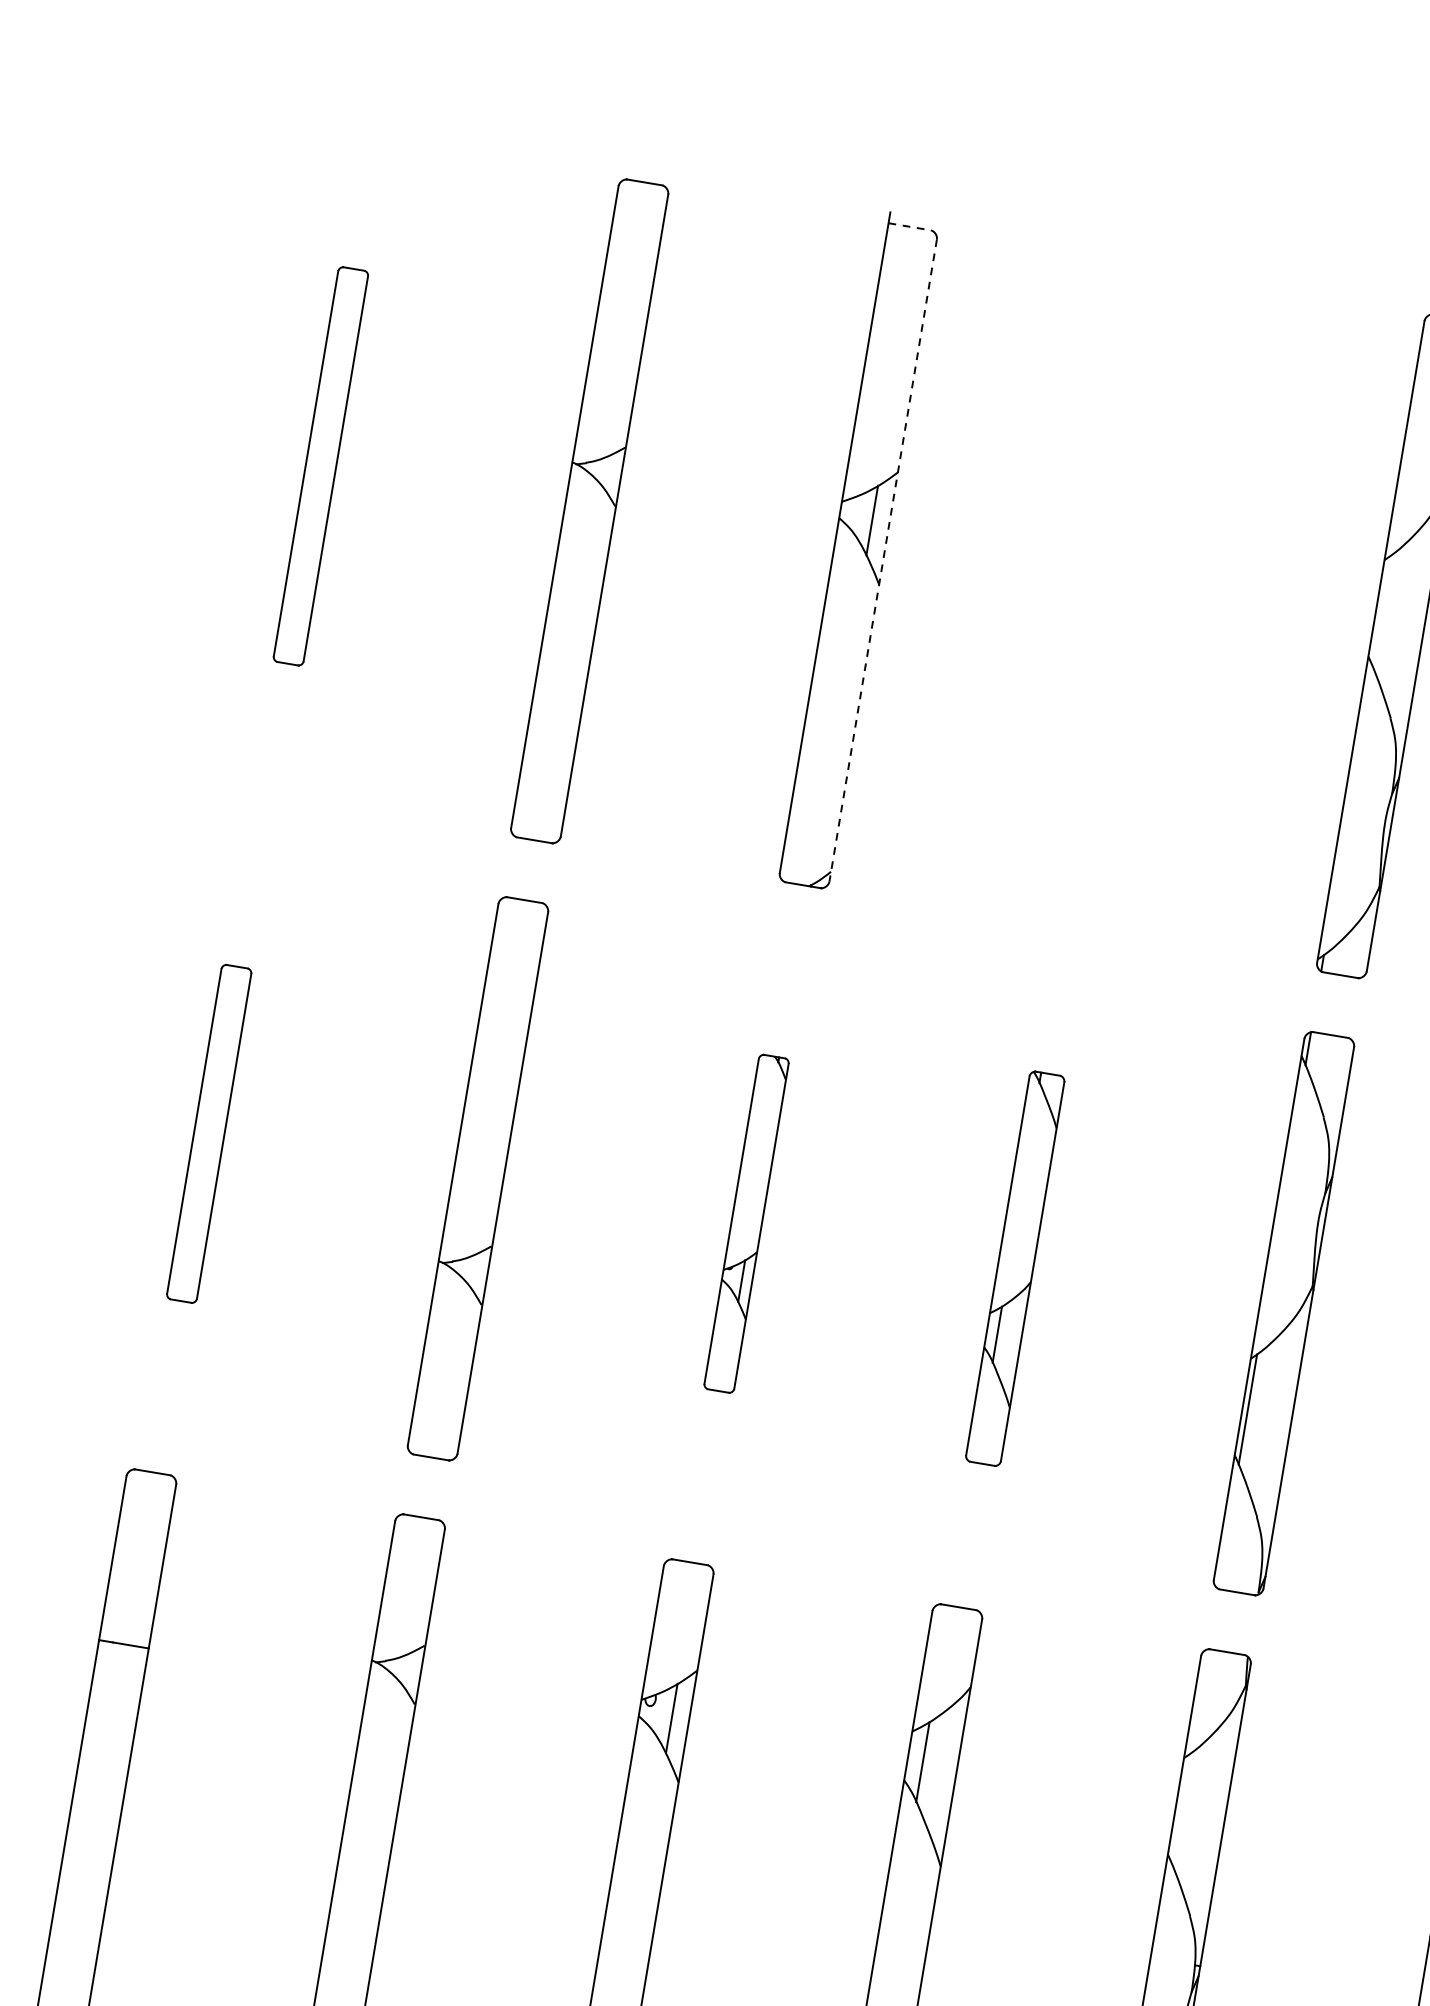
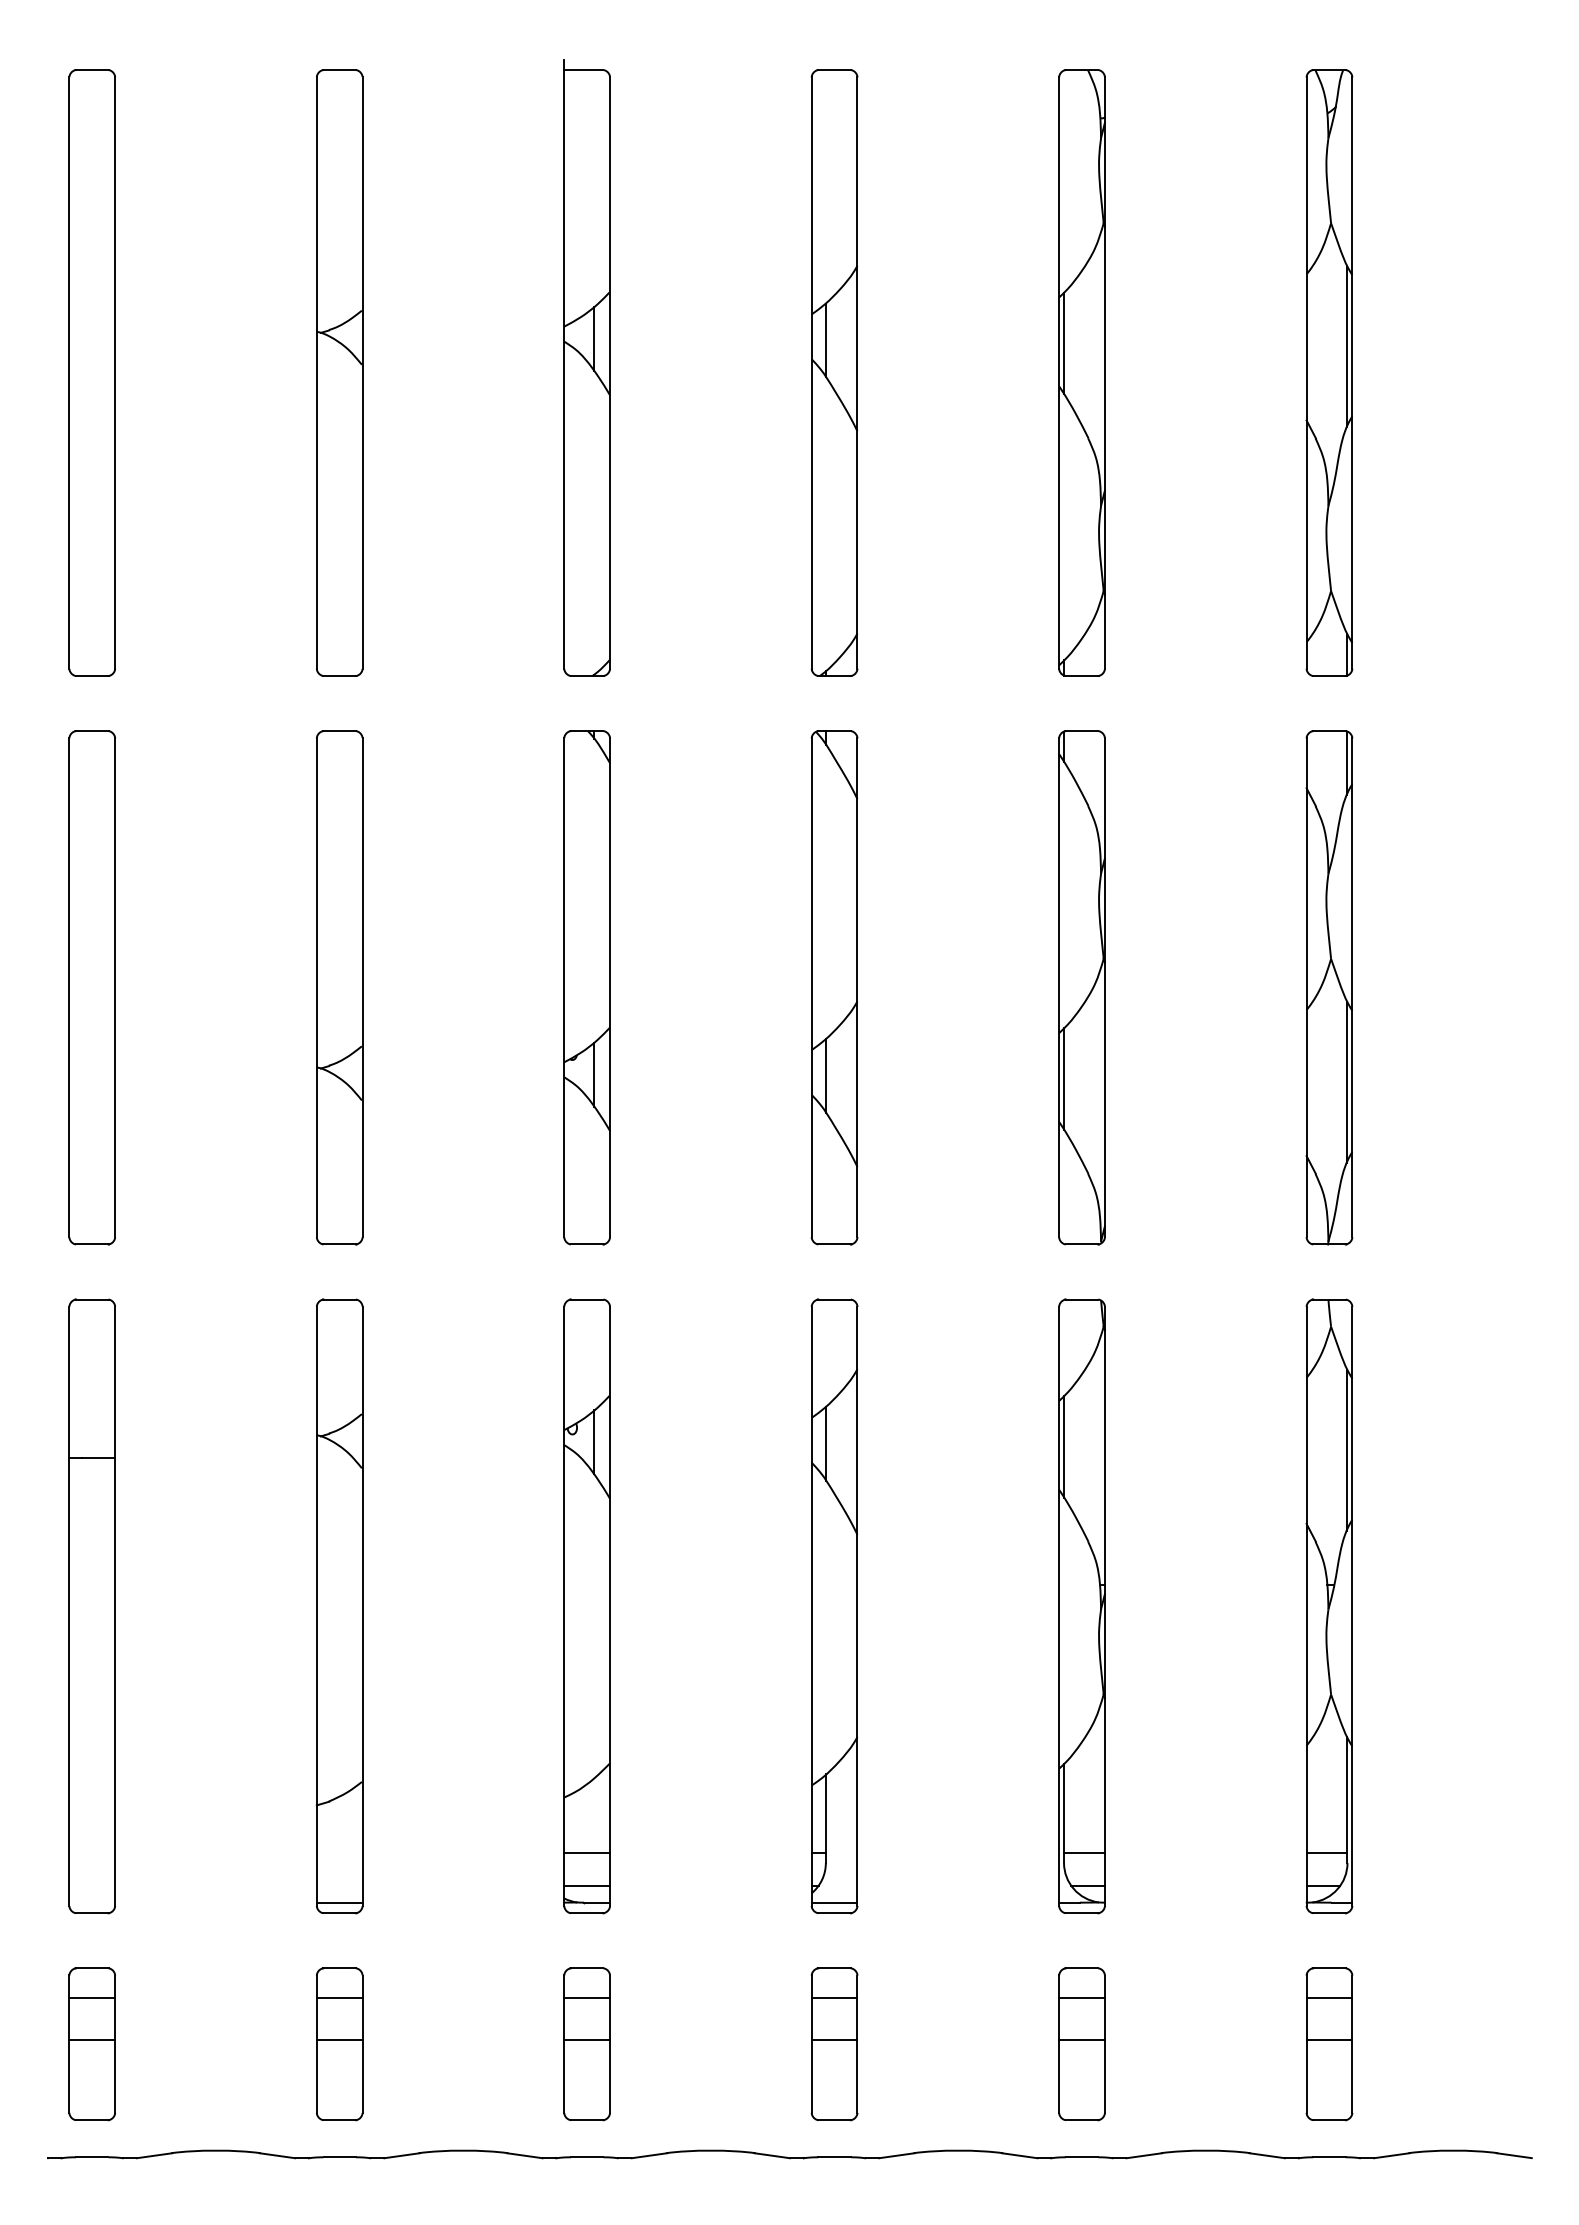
line: (909, 227) -> (583, 70), dashed -> solid
part: (320, 465) -> (91, 372), size x1.67
line: (883, 561) -> (610, 373), dashed -> solid
part: (1126, 600) -> (834, 372), added
line: (1381, 610) -> (1064, 343), added
part: (208, 1133) -> (91, 987), size x1.67
part: (745, 1223) -> (586, 987), size x1.67
part: (1015, 1268) -> (834, 987), size x1.43
line: (1181, 1808) -> (1064, 1446), added

